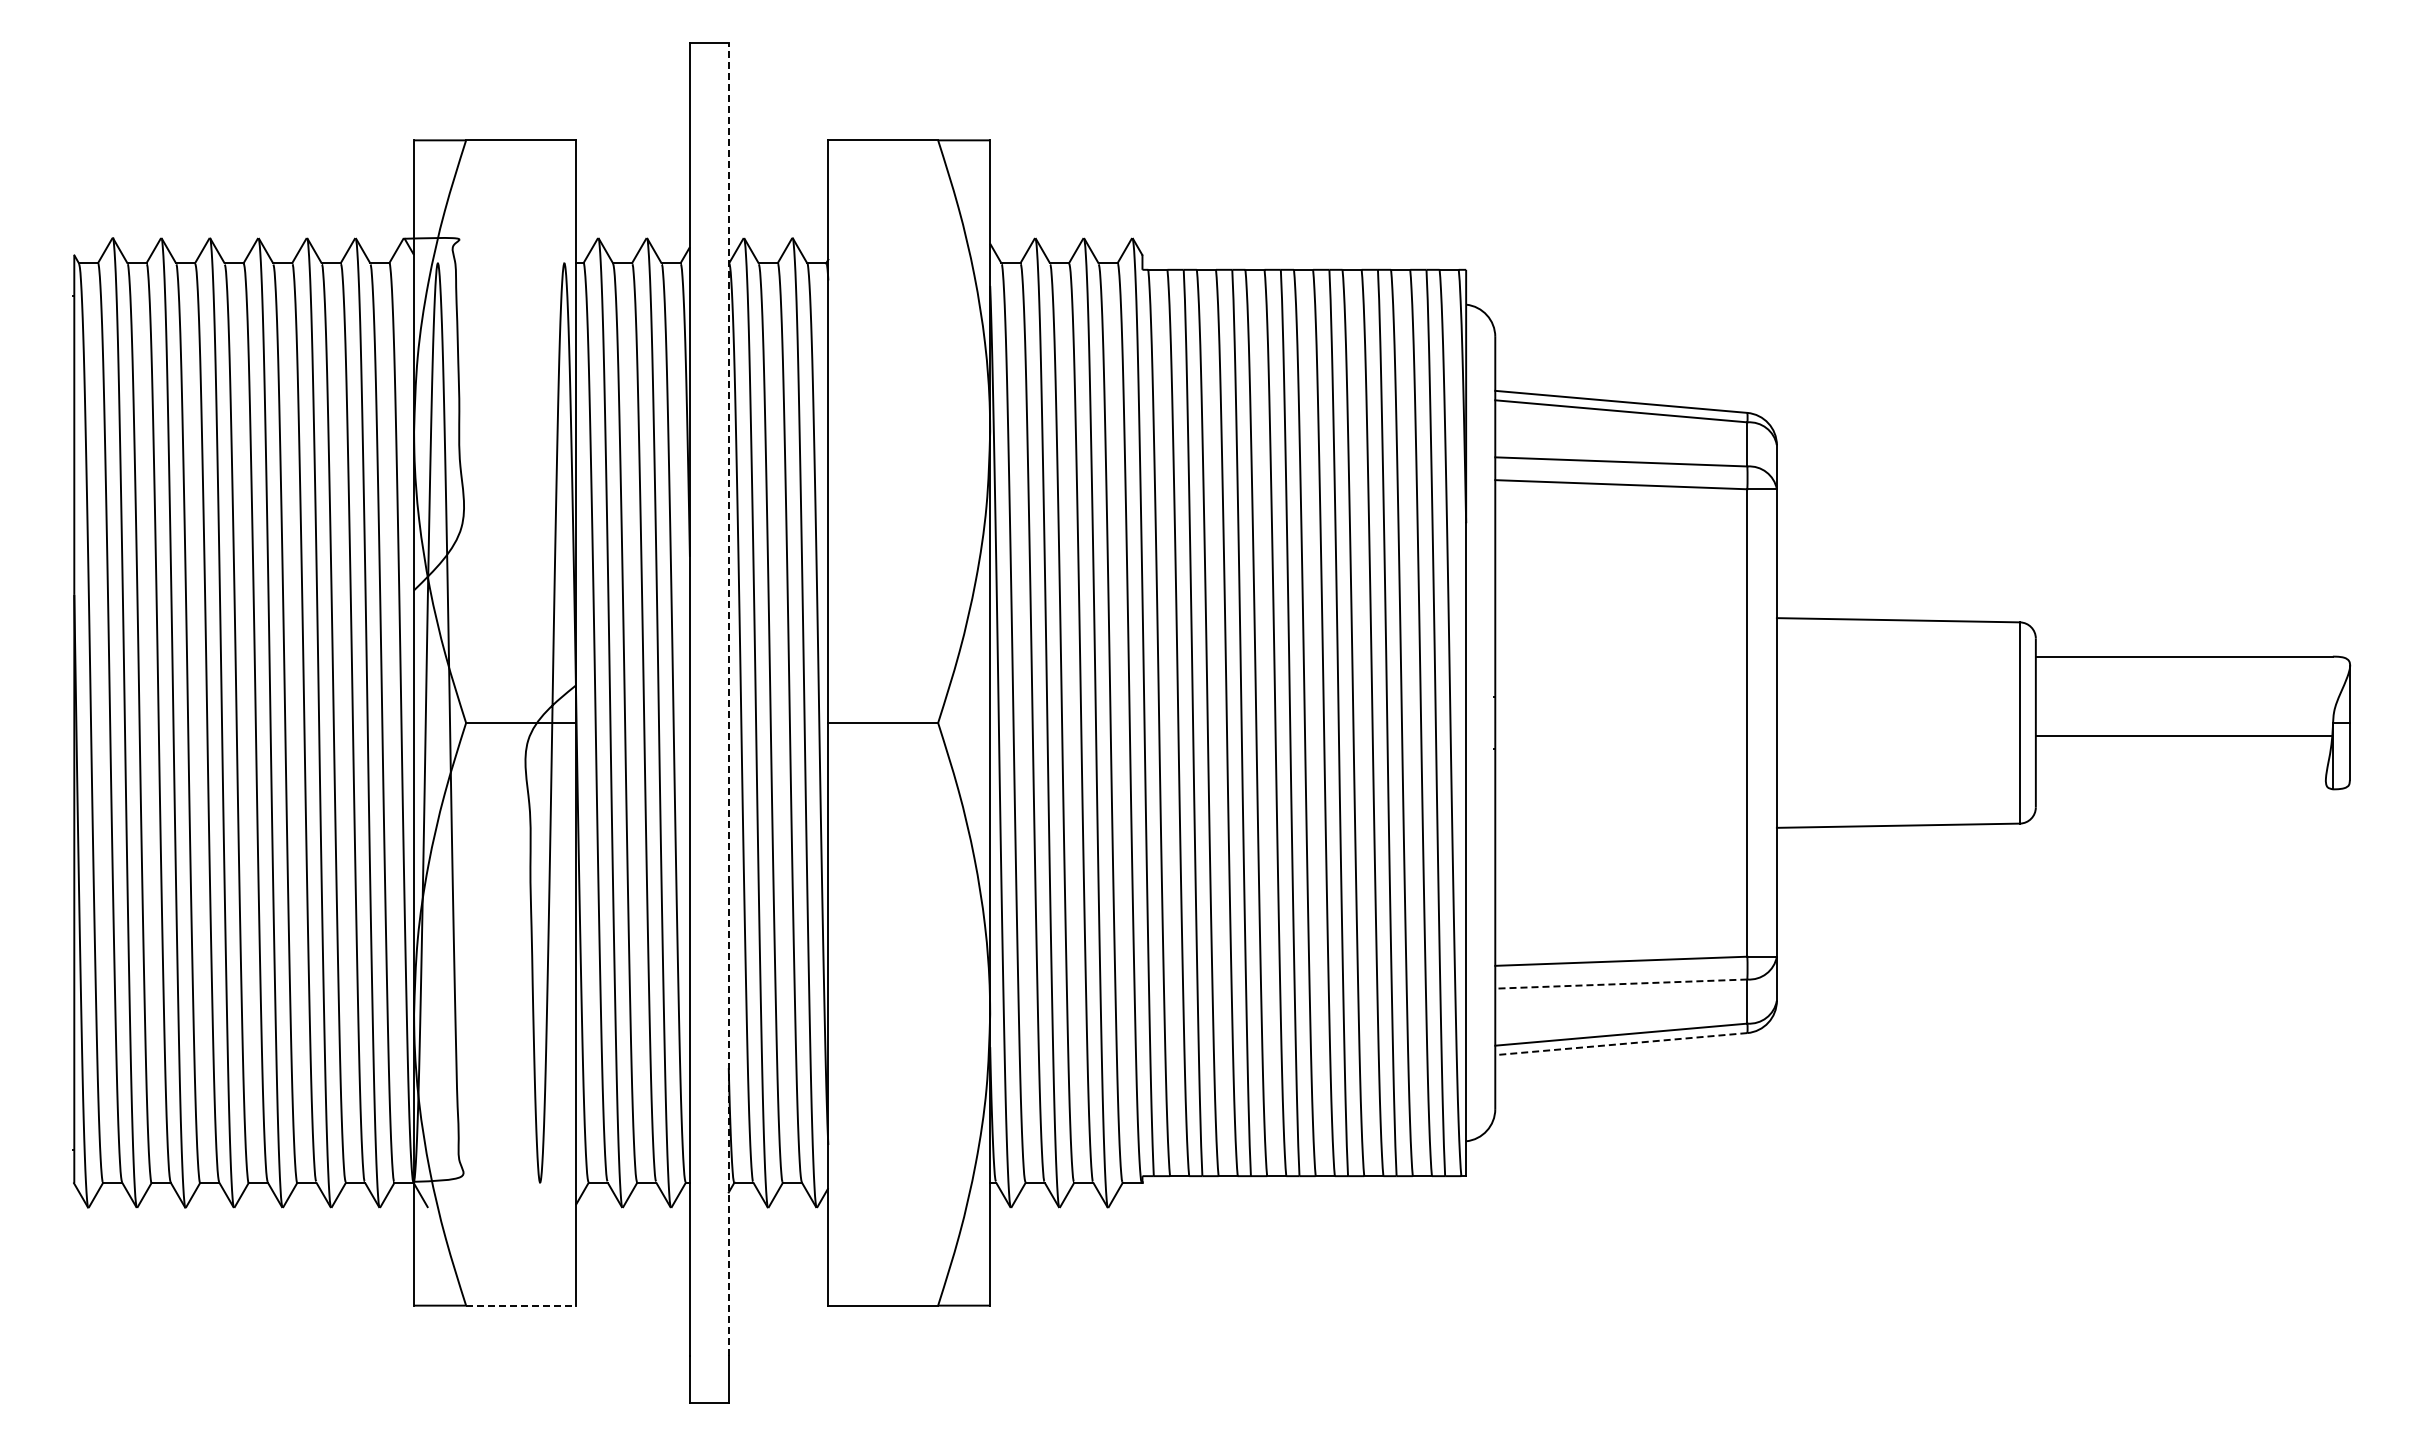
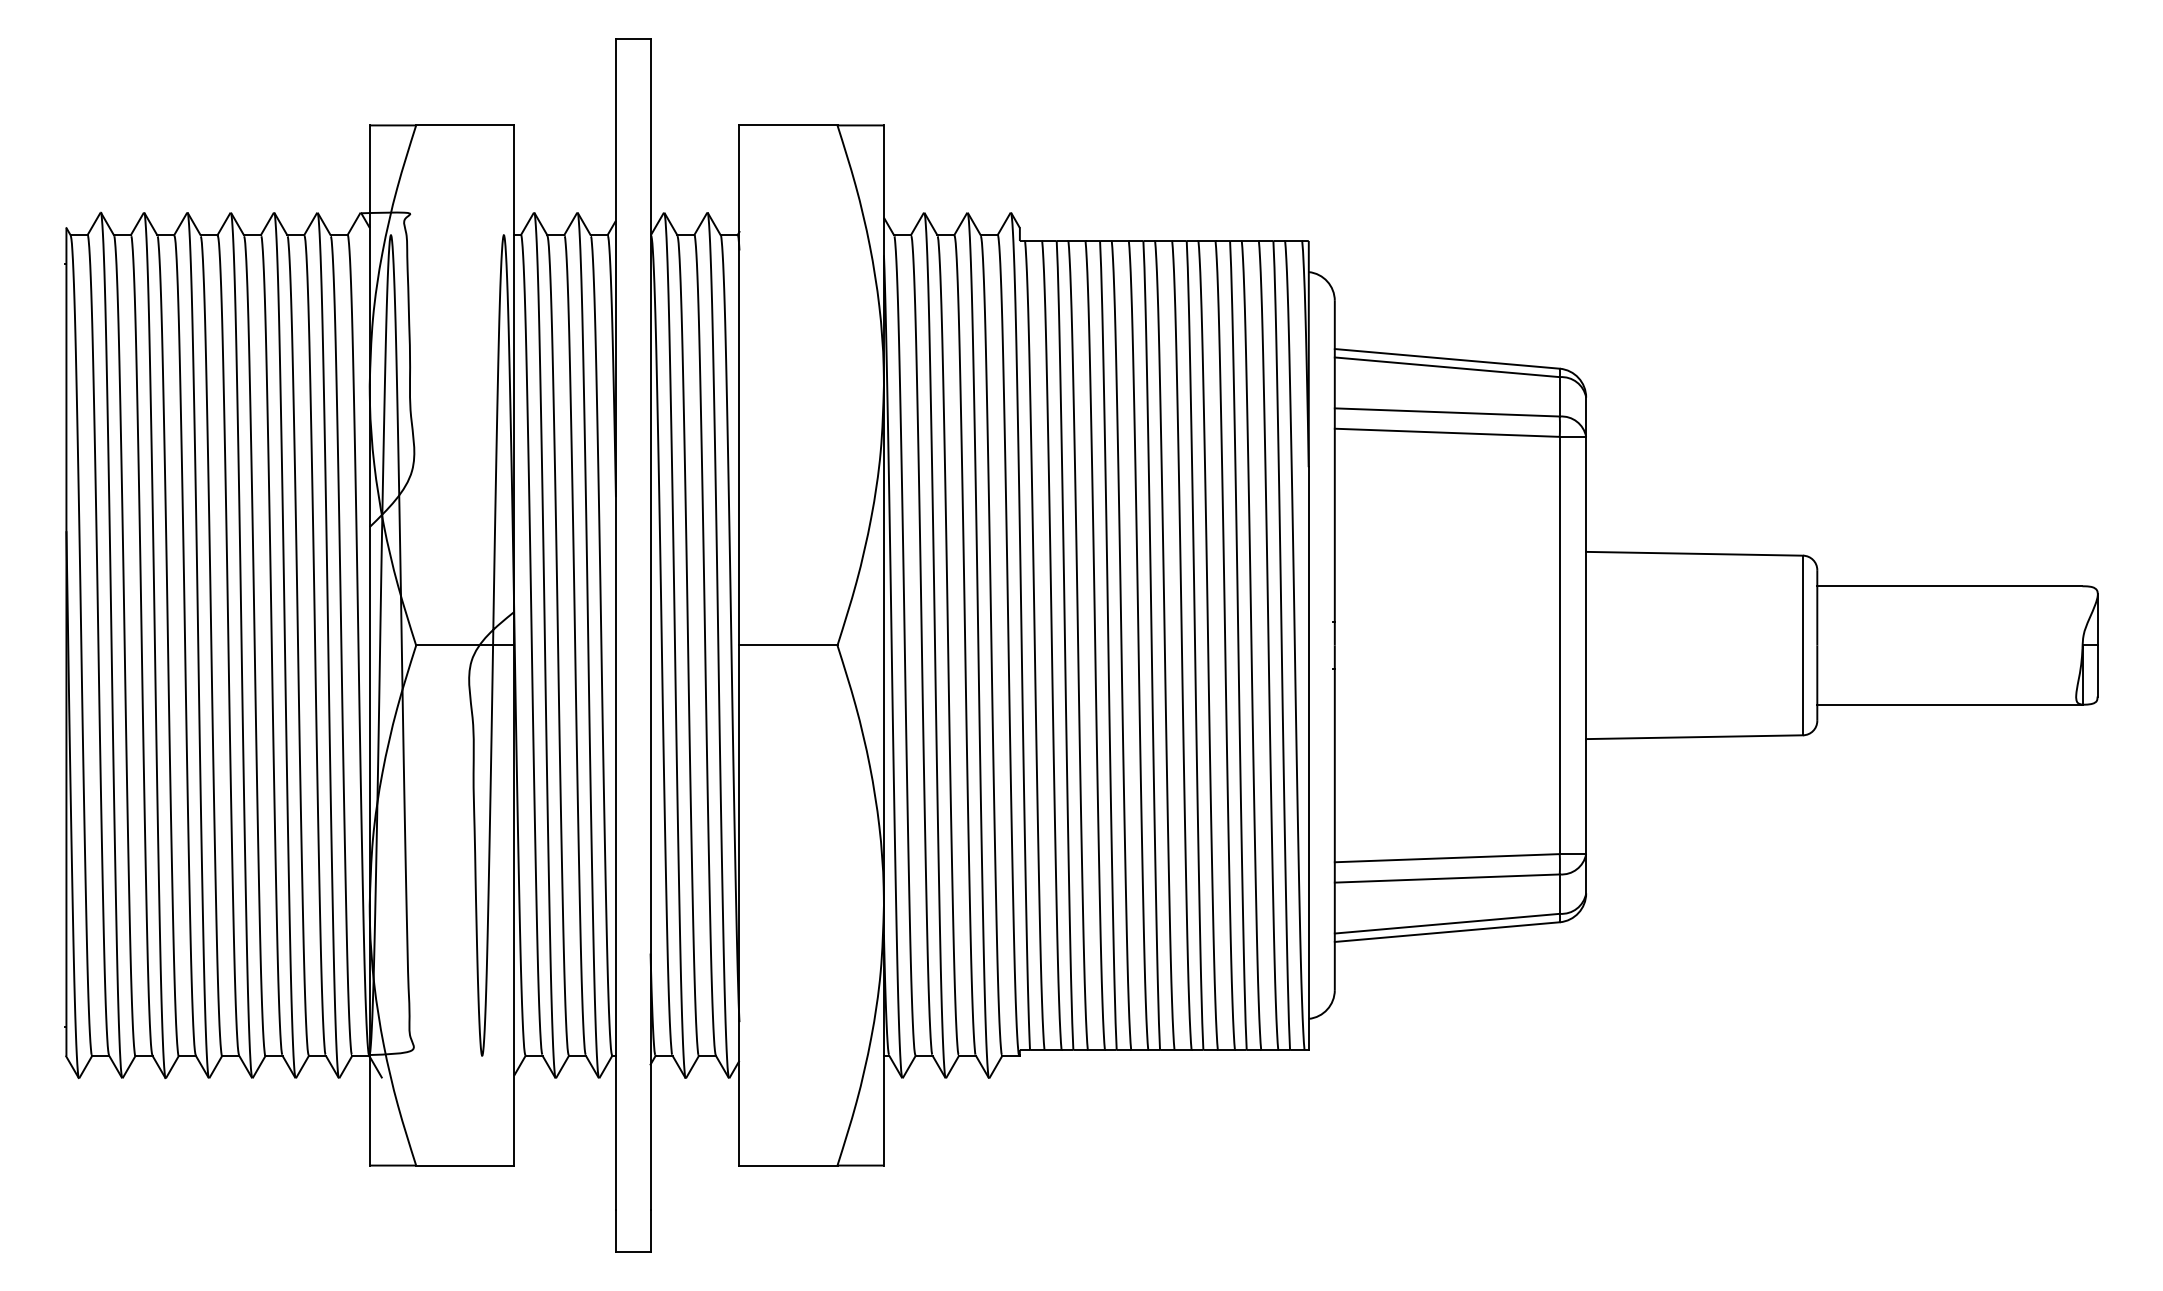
line: (728, 699) -> (650, 624), dashed -> solid
line: (2183, 736) -> (1949, 704), moved
line: (1620, 984) -> (1446, 878), dashed -> solid
line: (1621, 1044) -> (1447, 932), dashed -> solid
line: (521, 1305) -> (465, 1165), dashed -> solid

